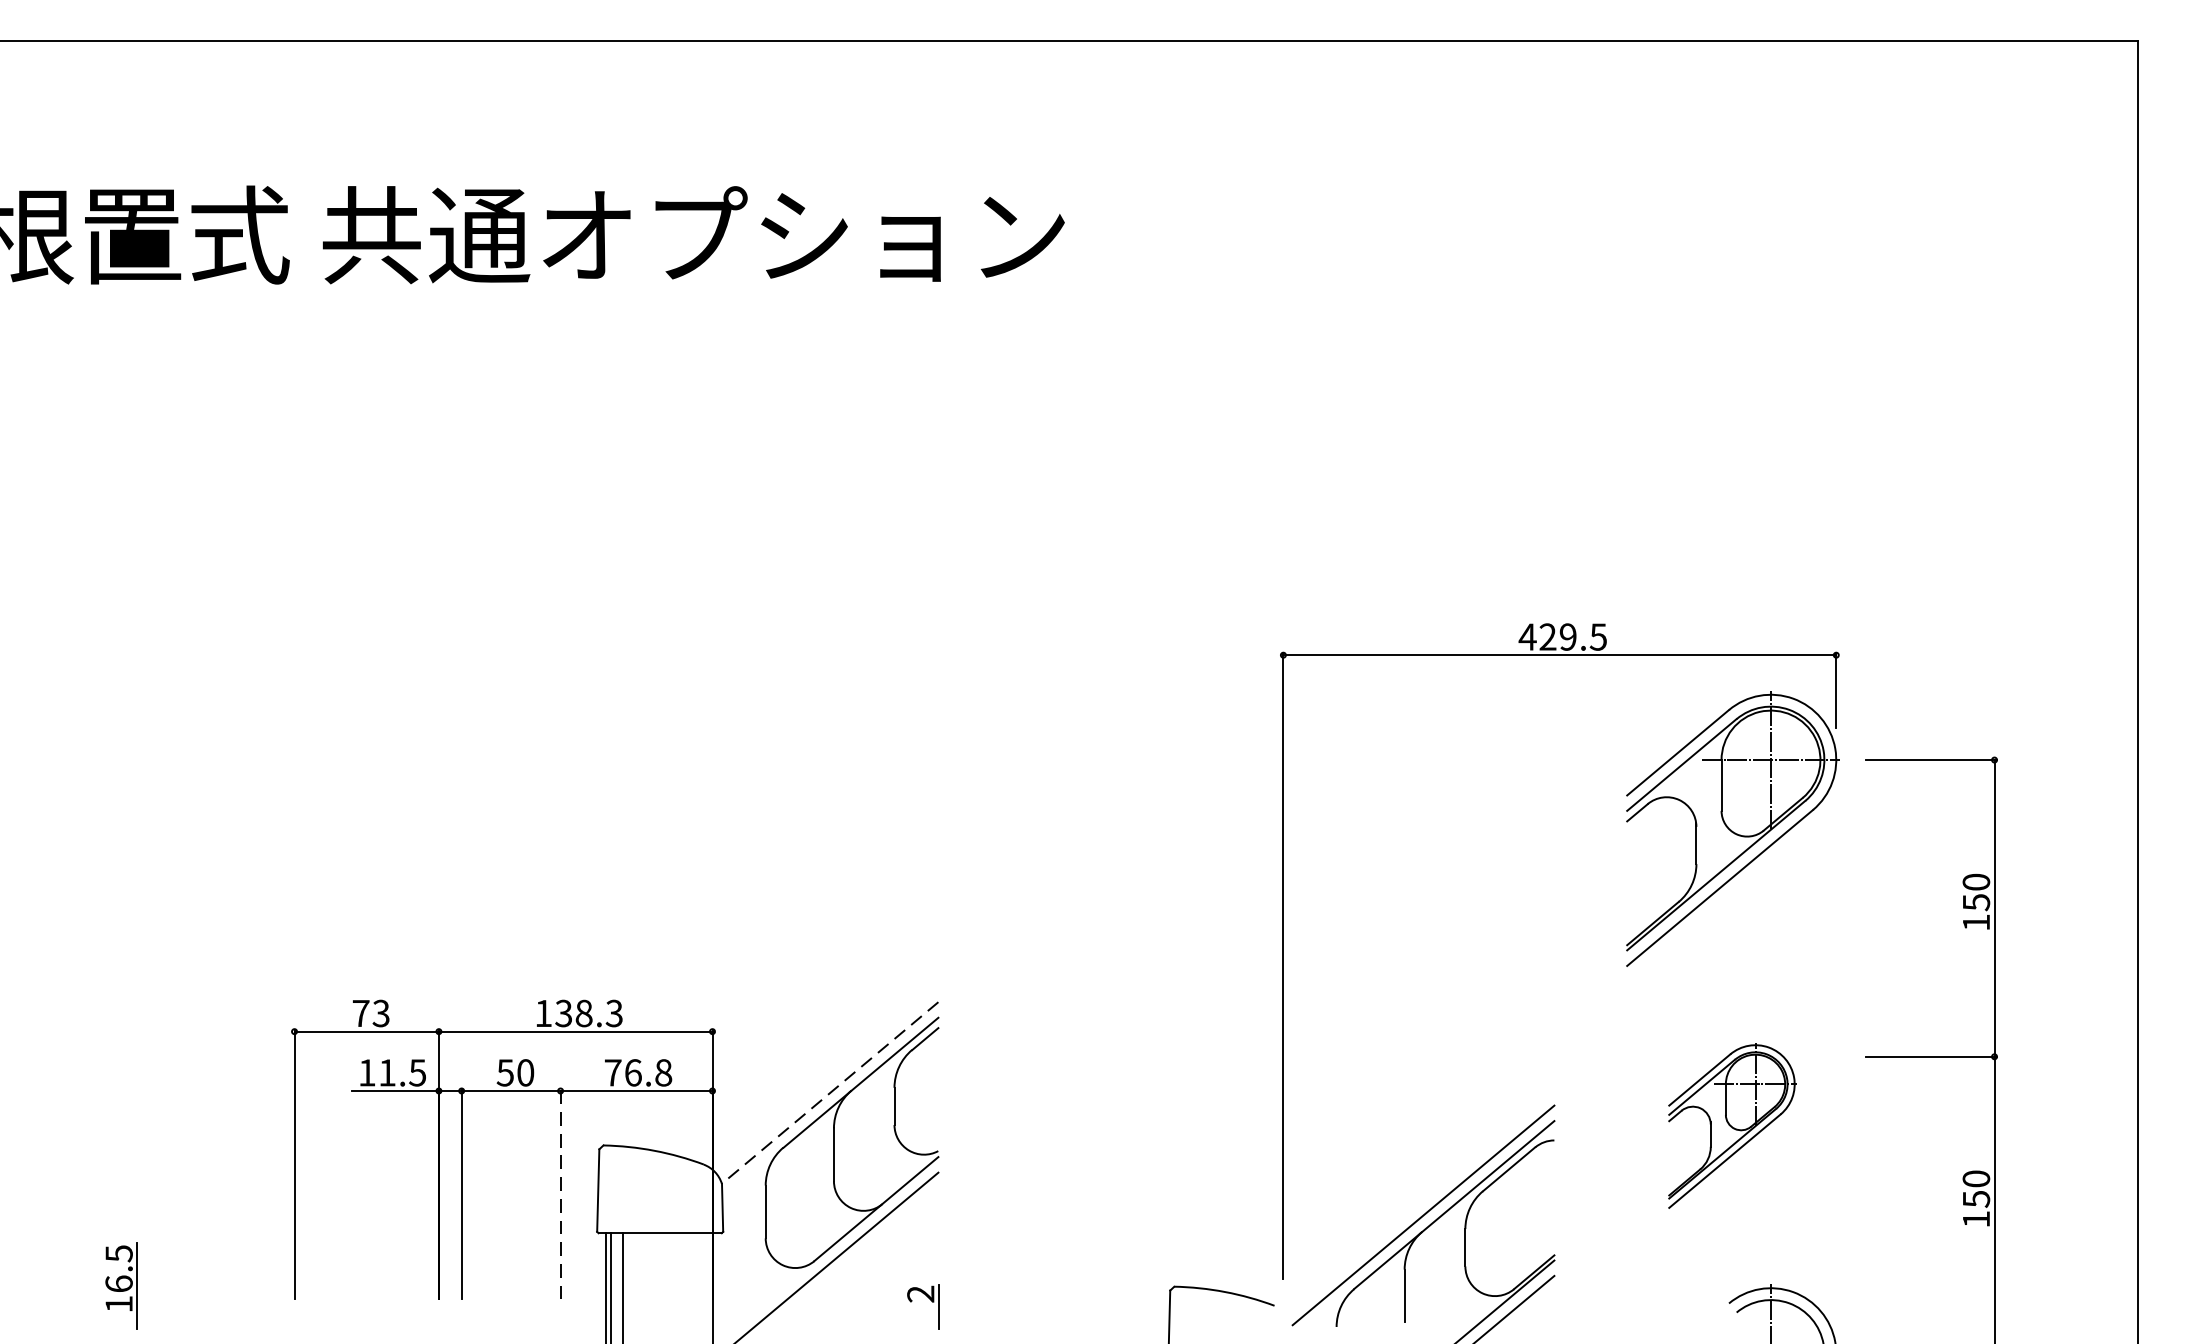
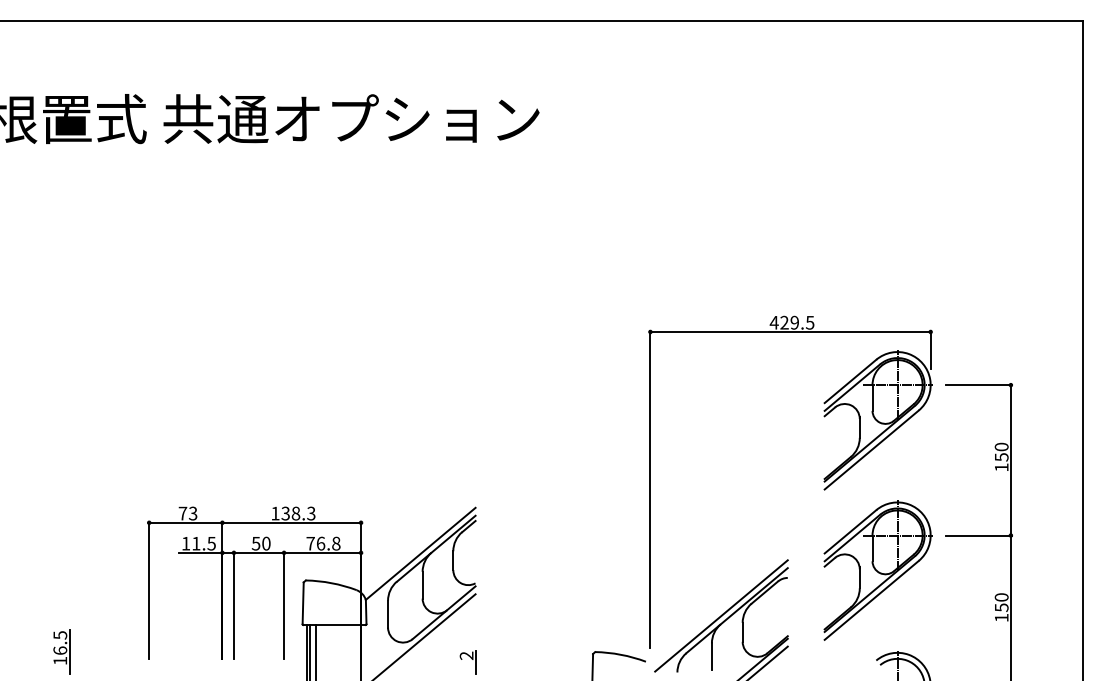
line: (829, 1092) -> (420, 553), dashed -> solid
part: (1731, 1125) -> (877, 570), size x1.67
line: (561, 1192) -> (284, 604), dashed -> solid

